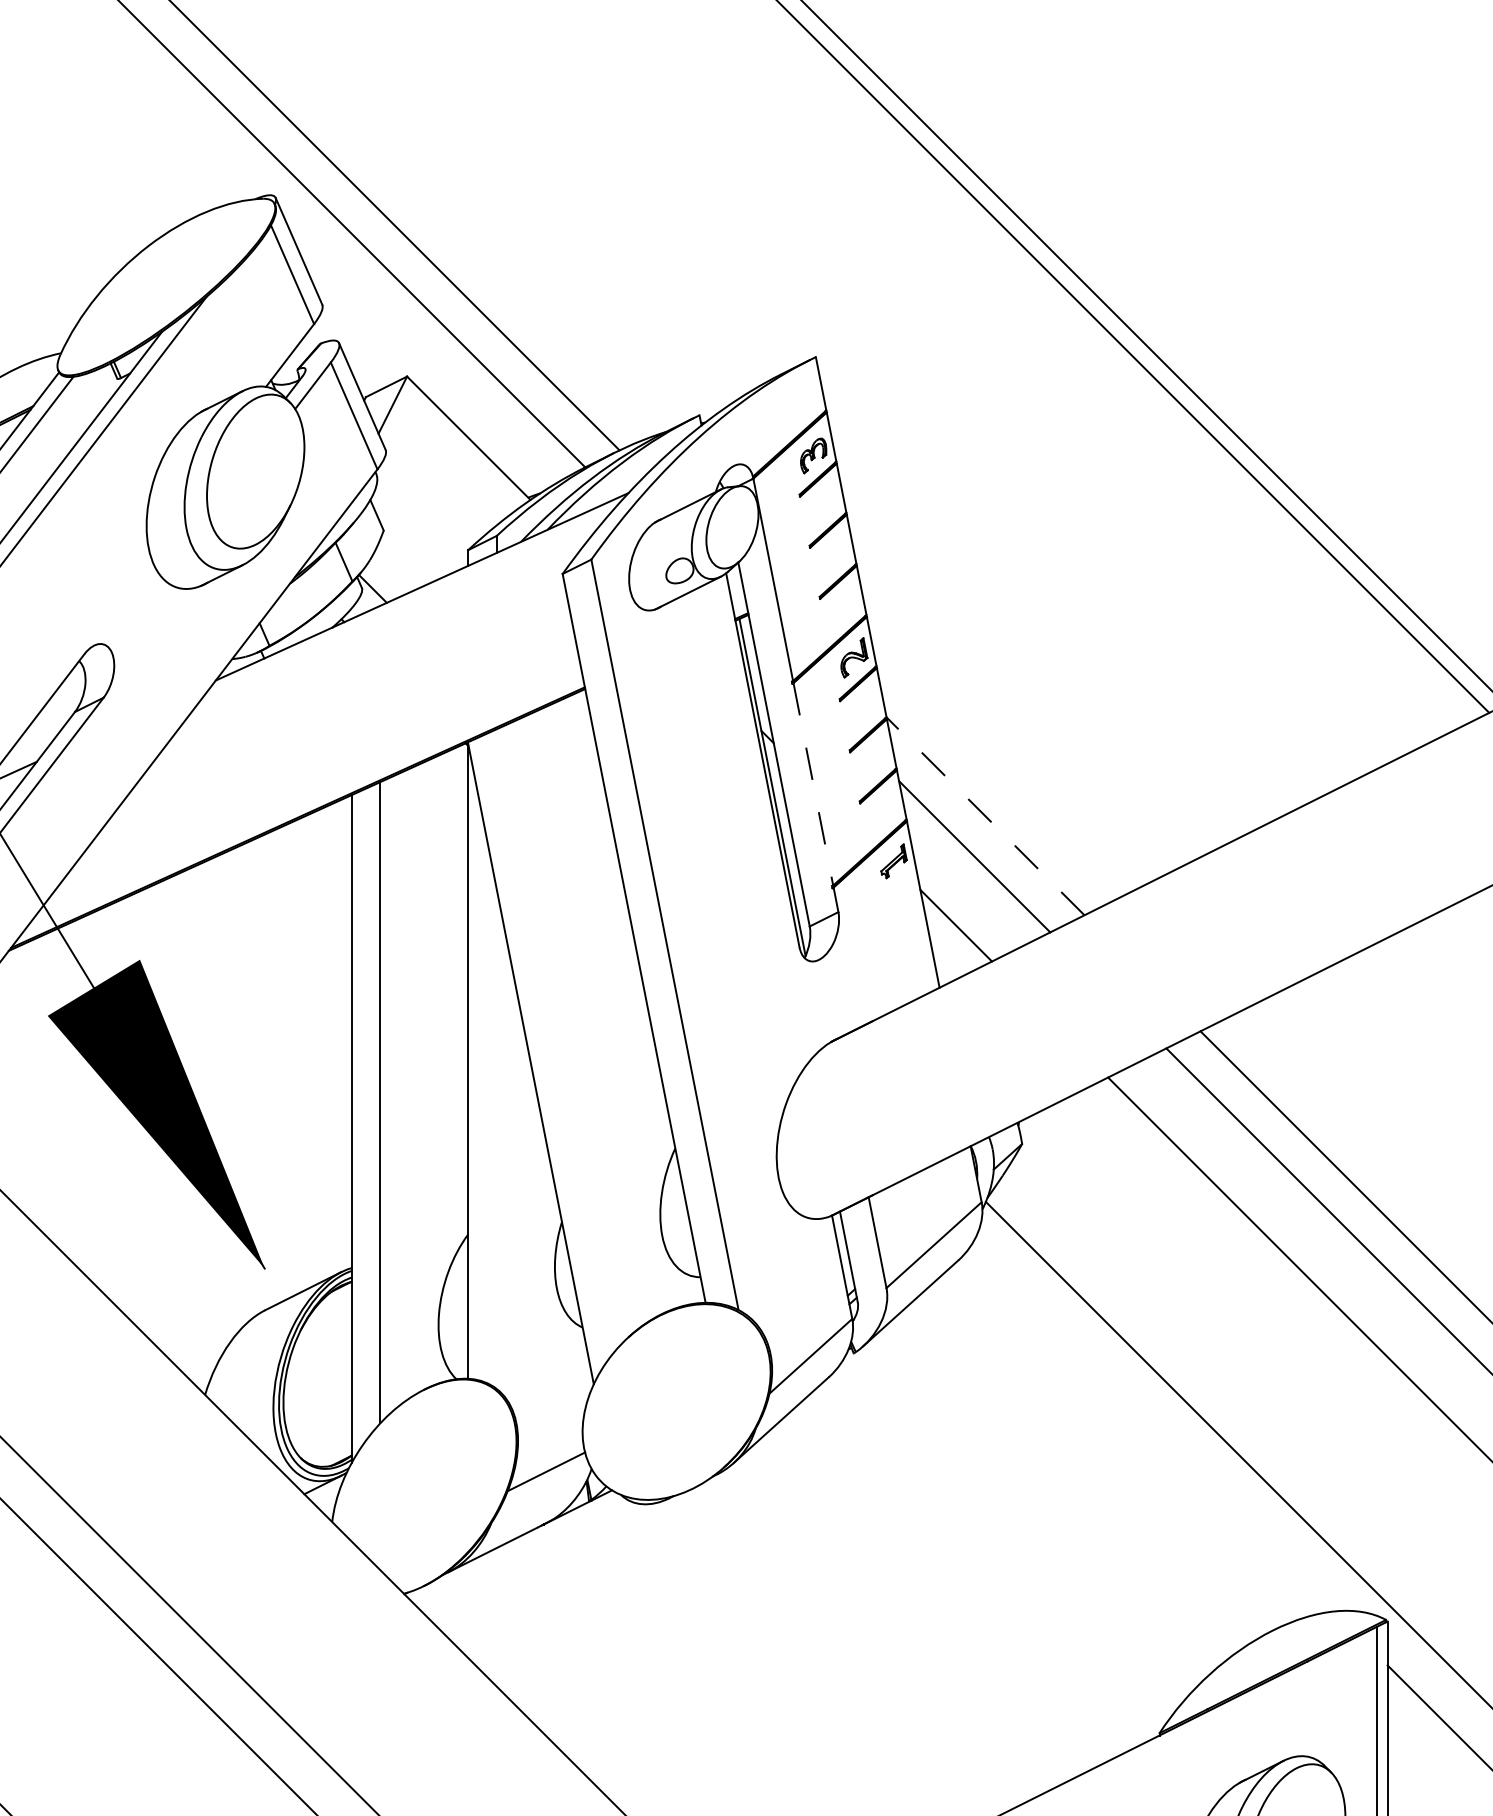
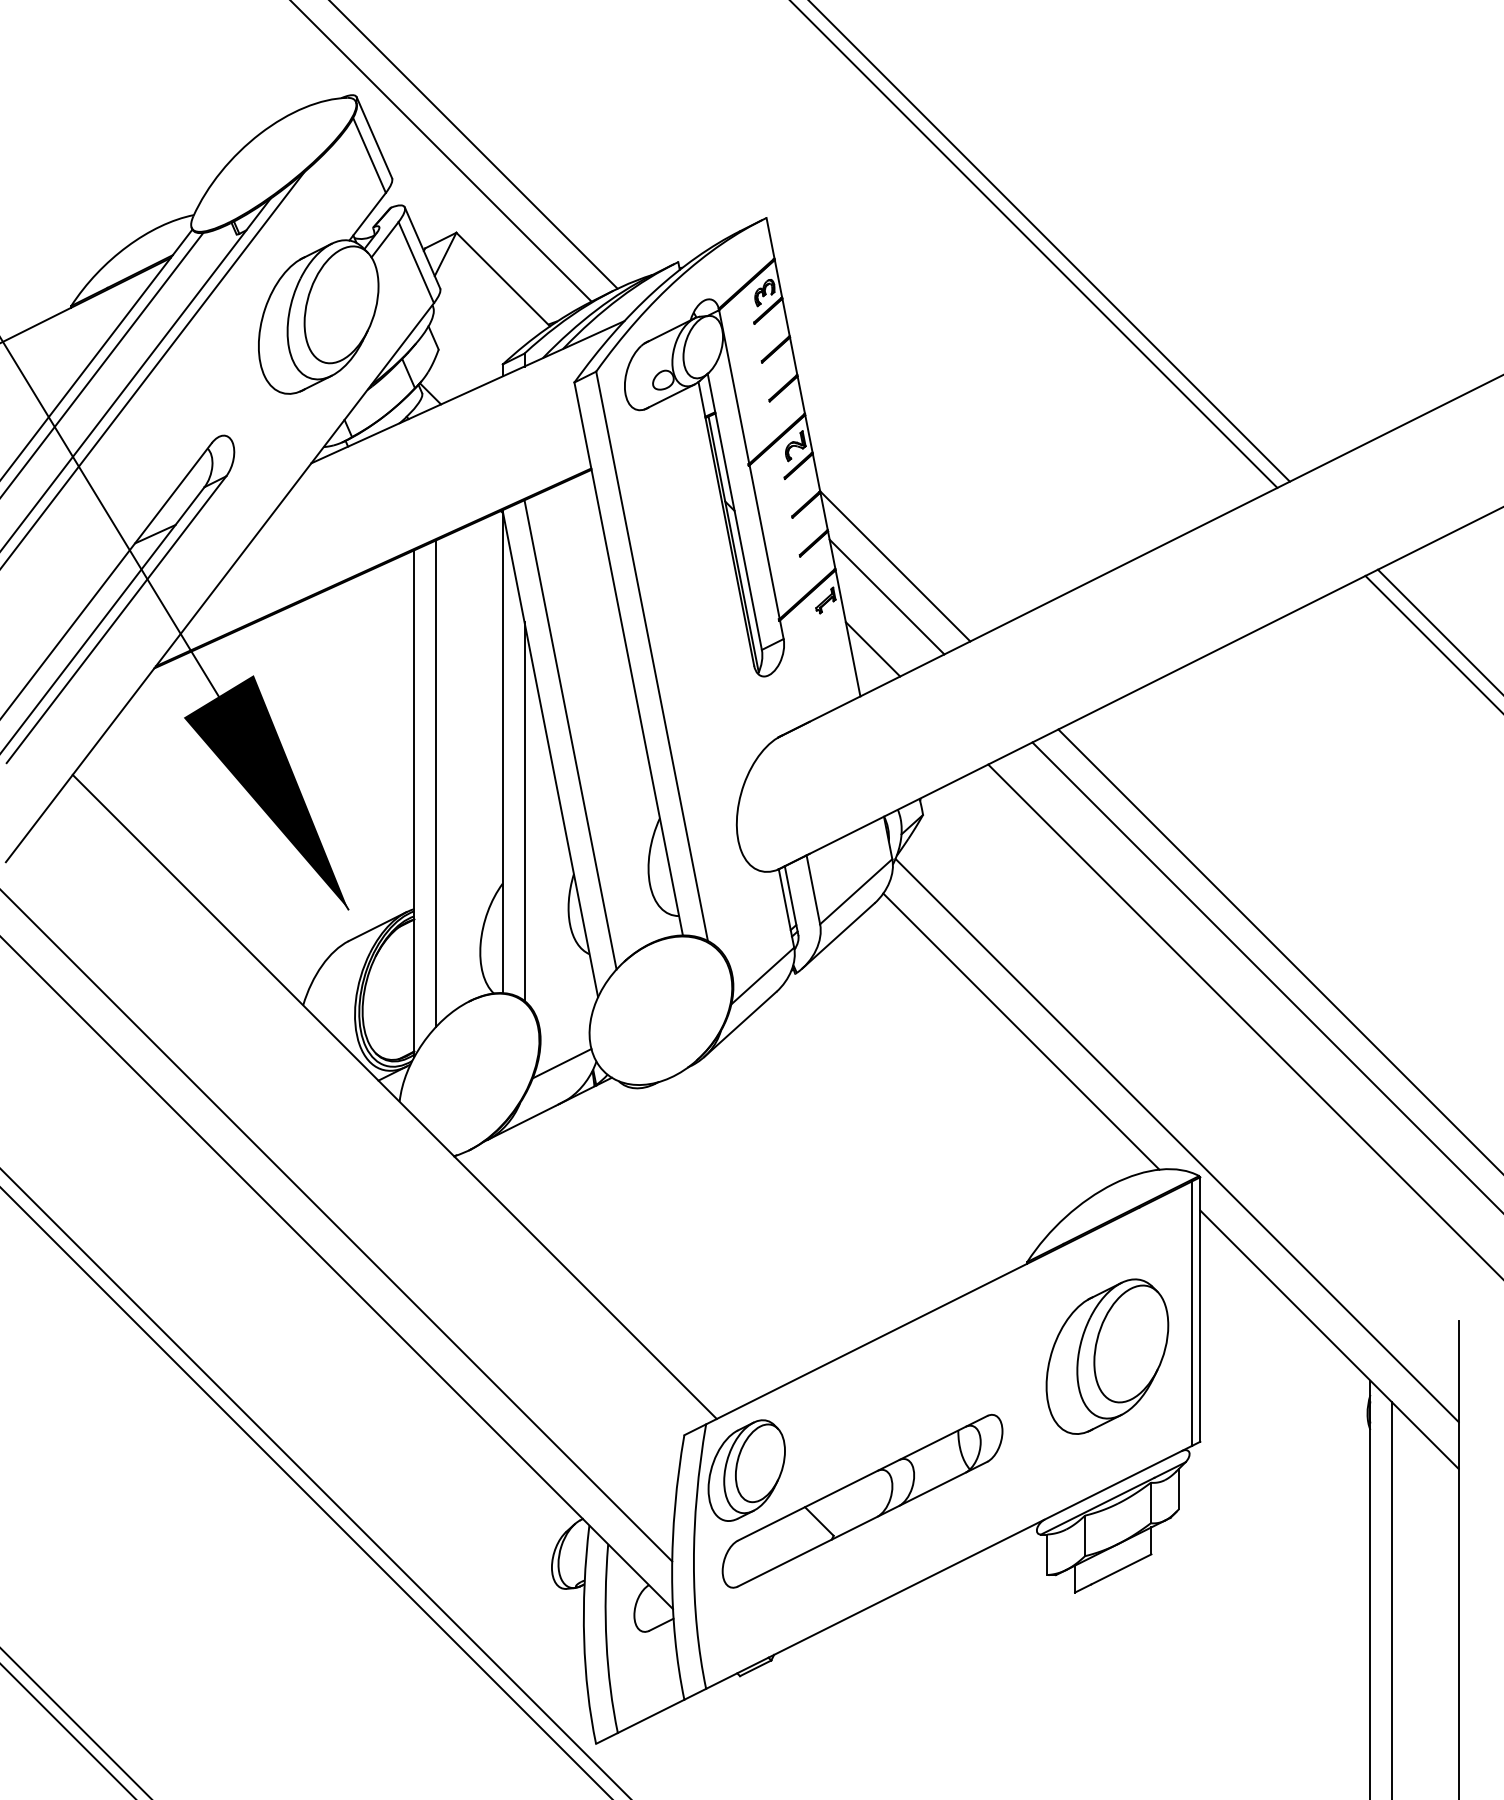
line: (813, 784) -> (764, 542), dashed -> solid
line: (984, 815) -> (894, 565), dashed -> solid
line: (557, 1037) -> (570, 734), added
line: (496, 1139) -> (524, 811), added
line: (1151, 1429) -> (1021, 1031), added

